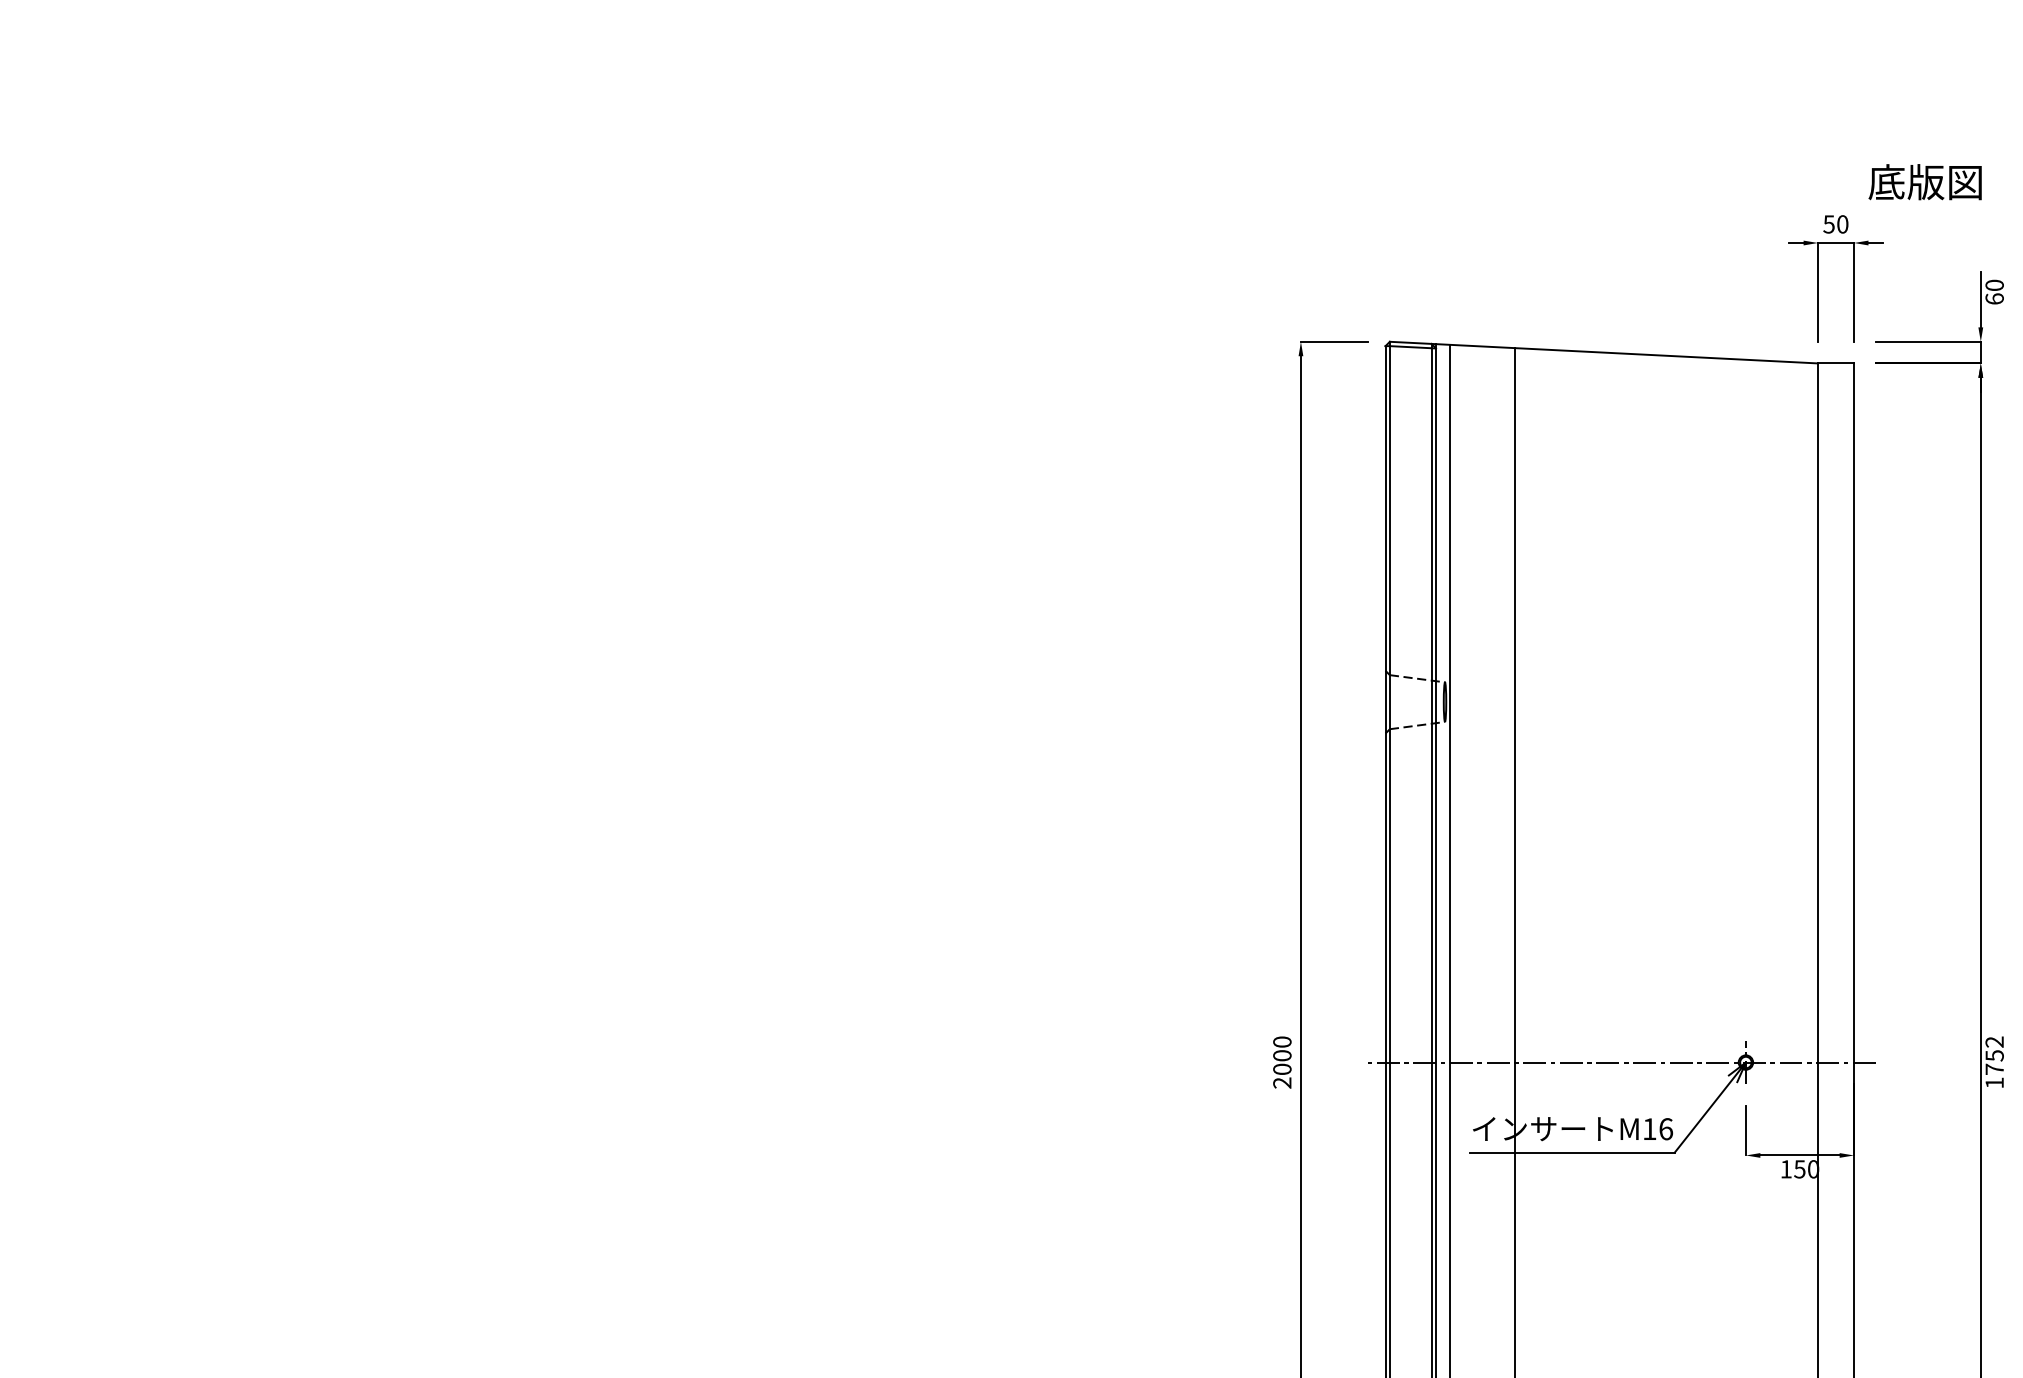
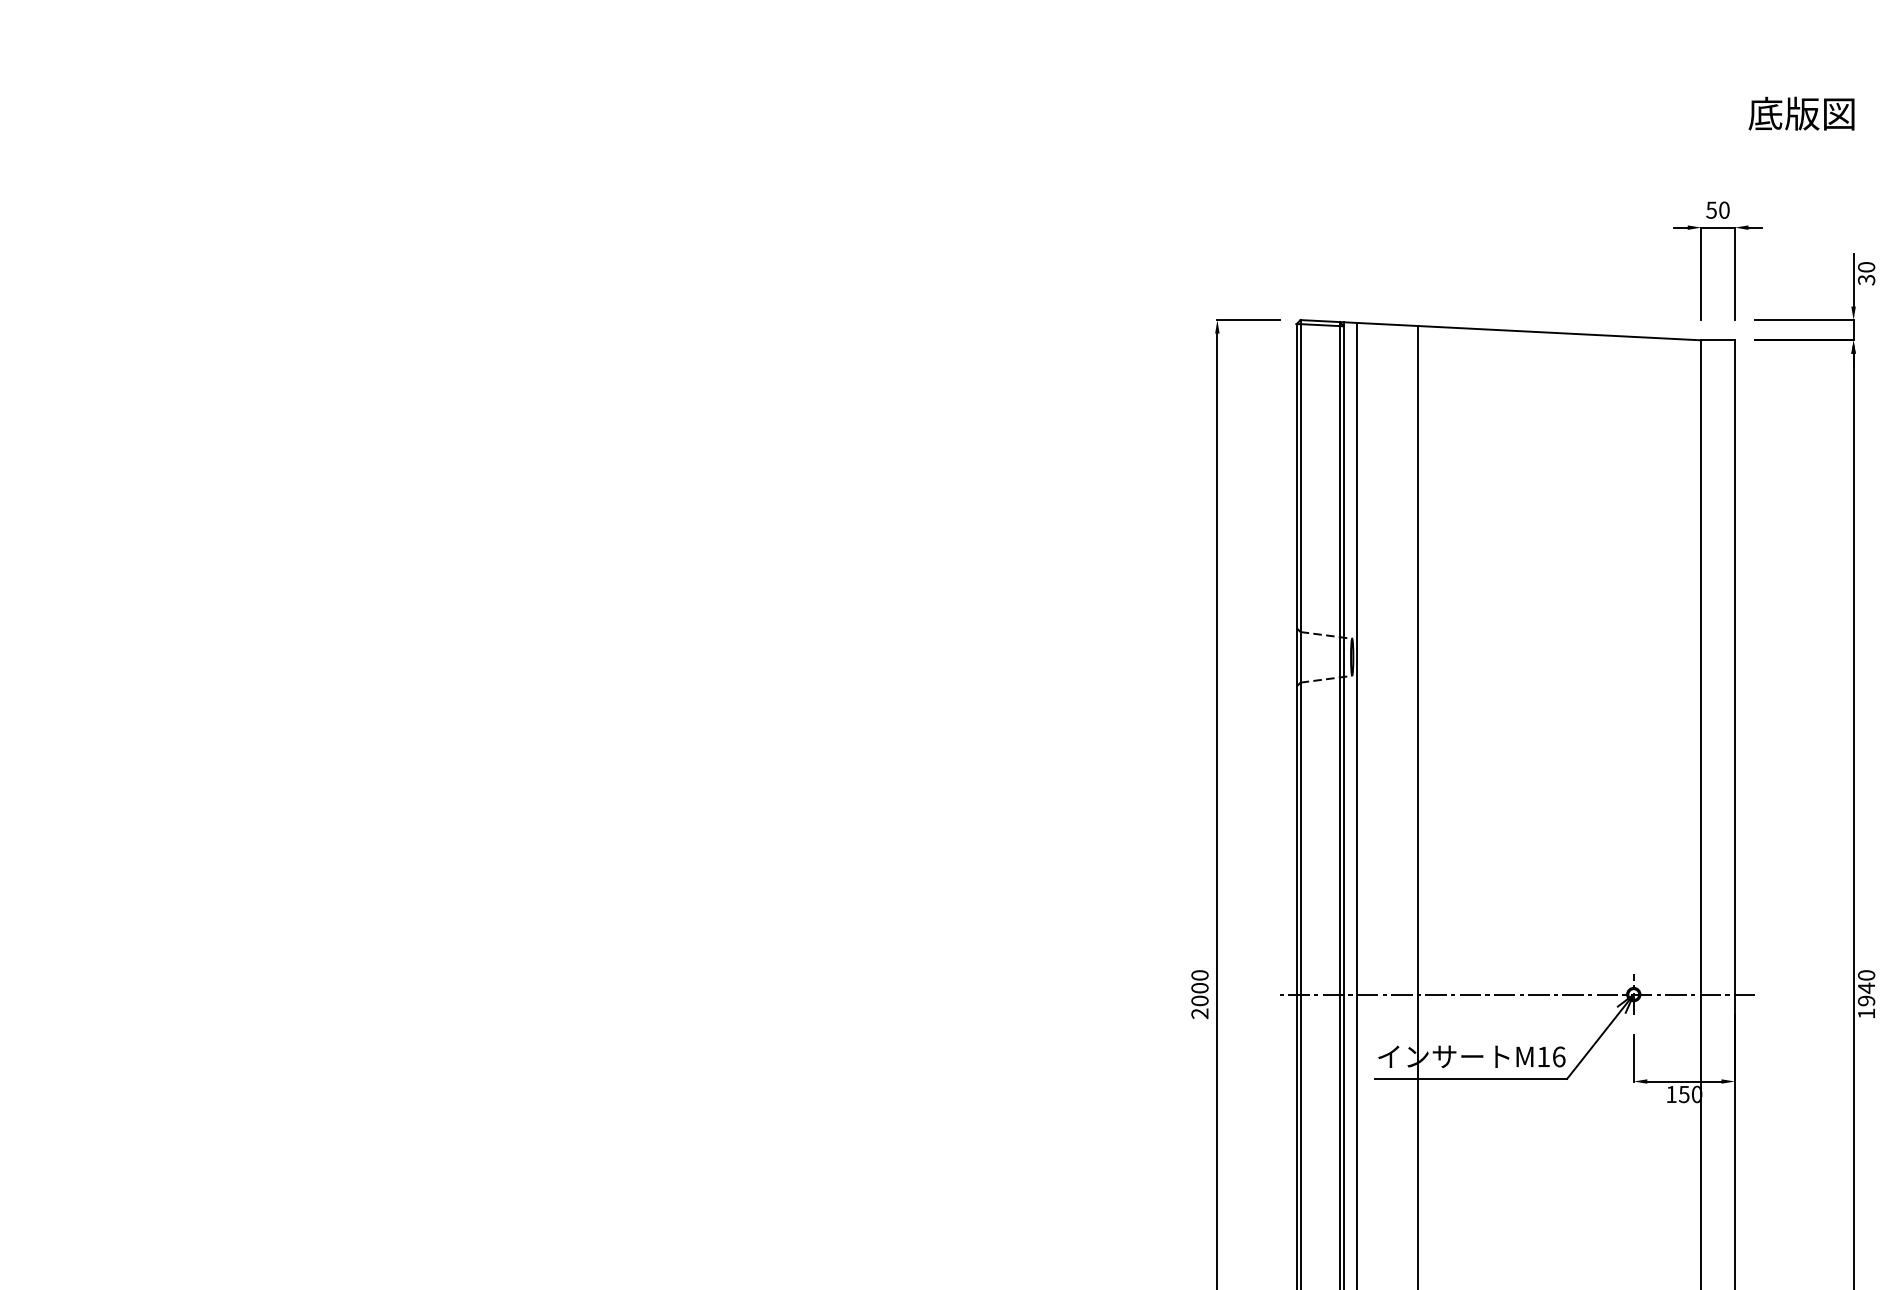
text: (1925, 181) -> (1801, 113), moved
text: (1994, 298) -> (1866, 279), 60 -> 30
text: (1994, 1056) -> (1866, 988), 1752 -> 1940

